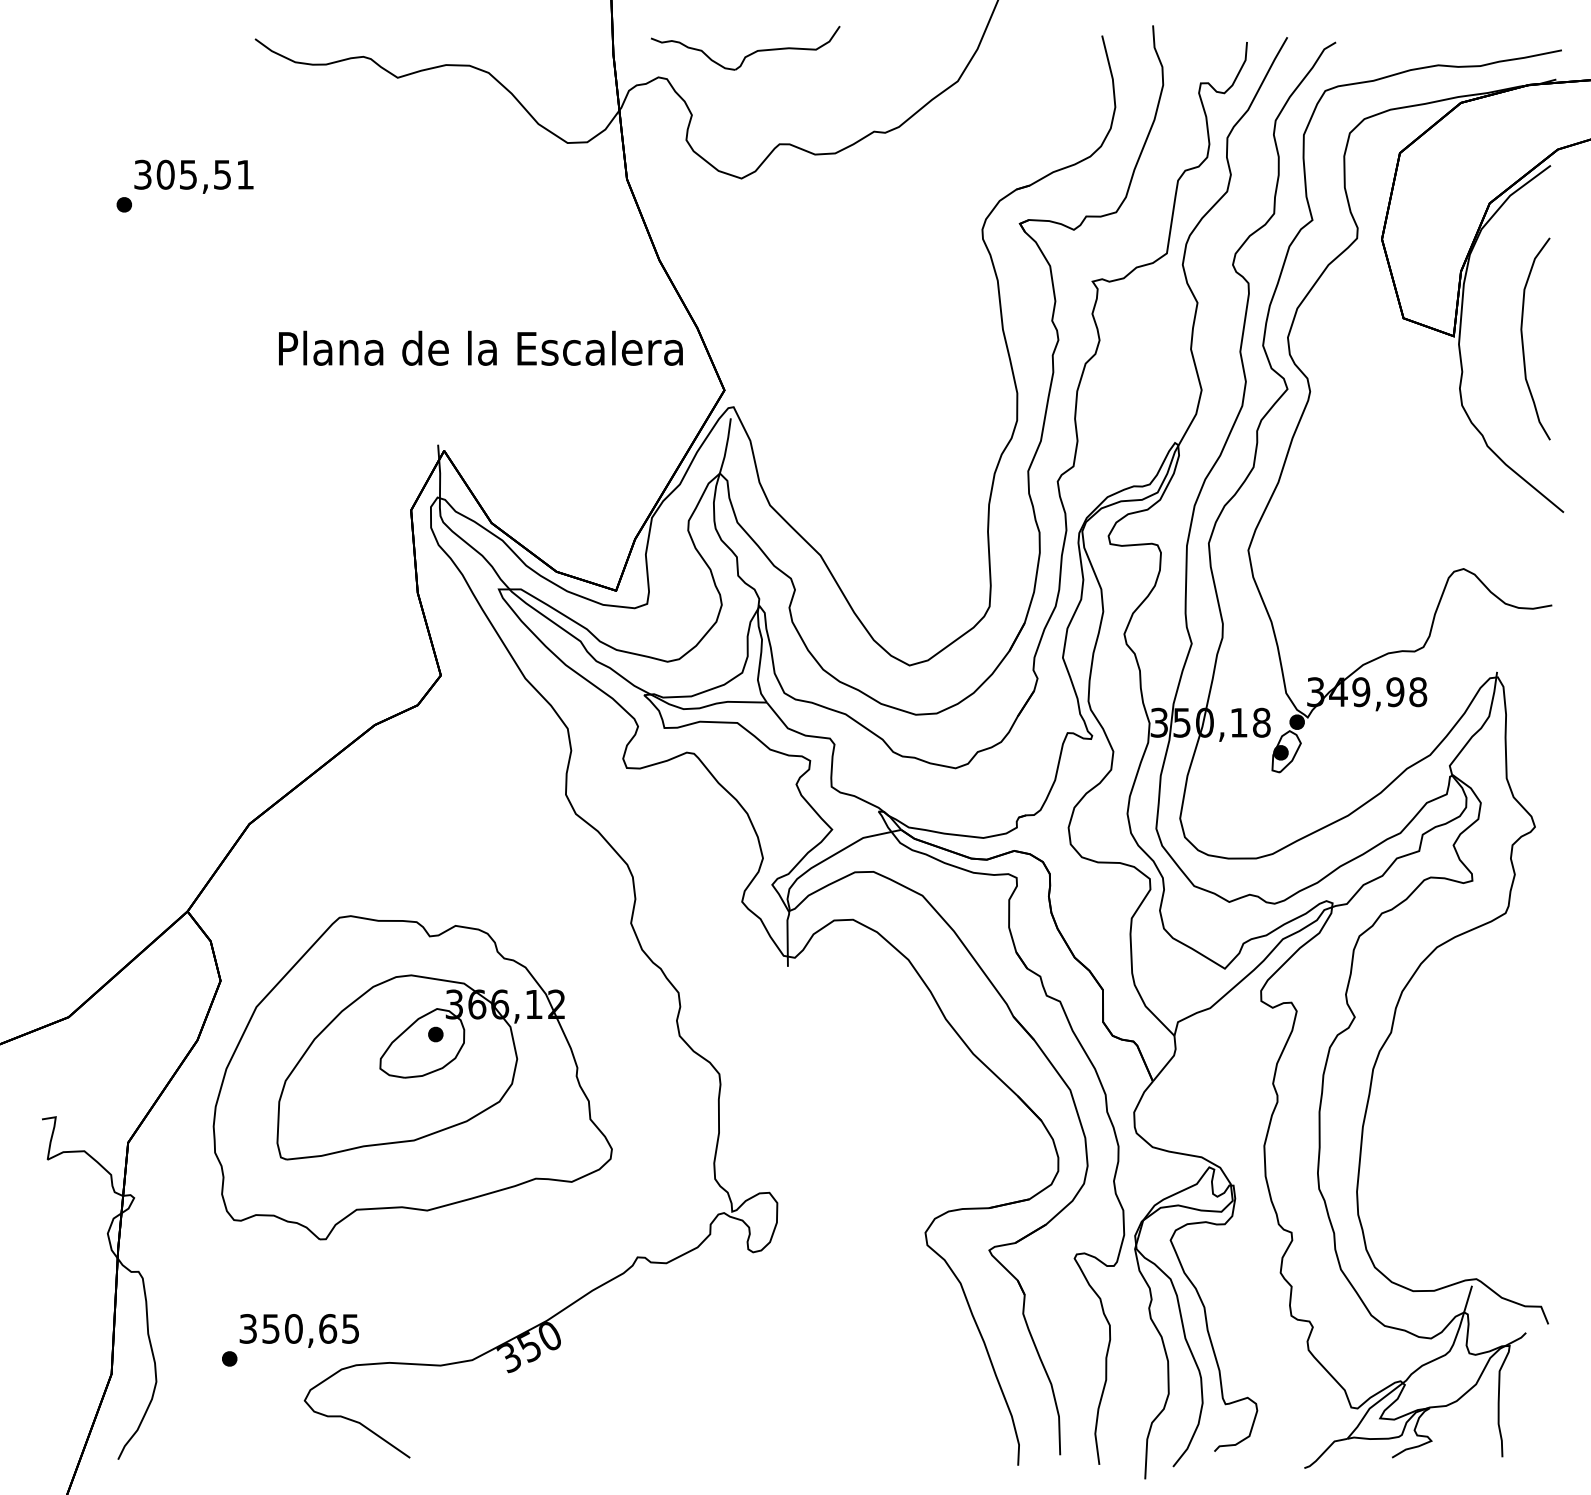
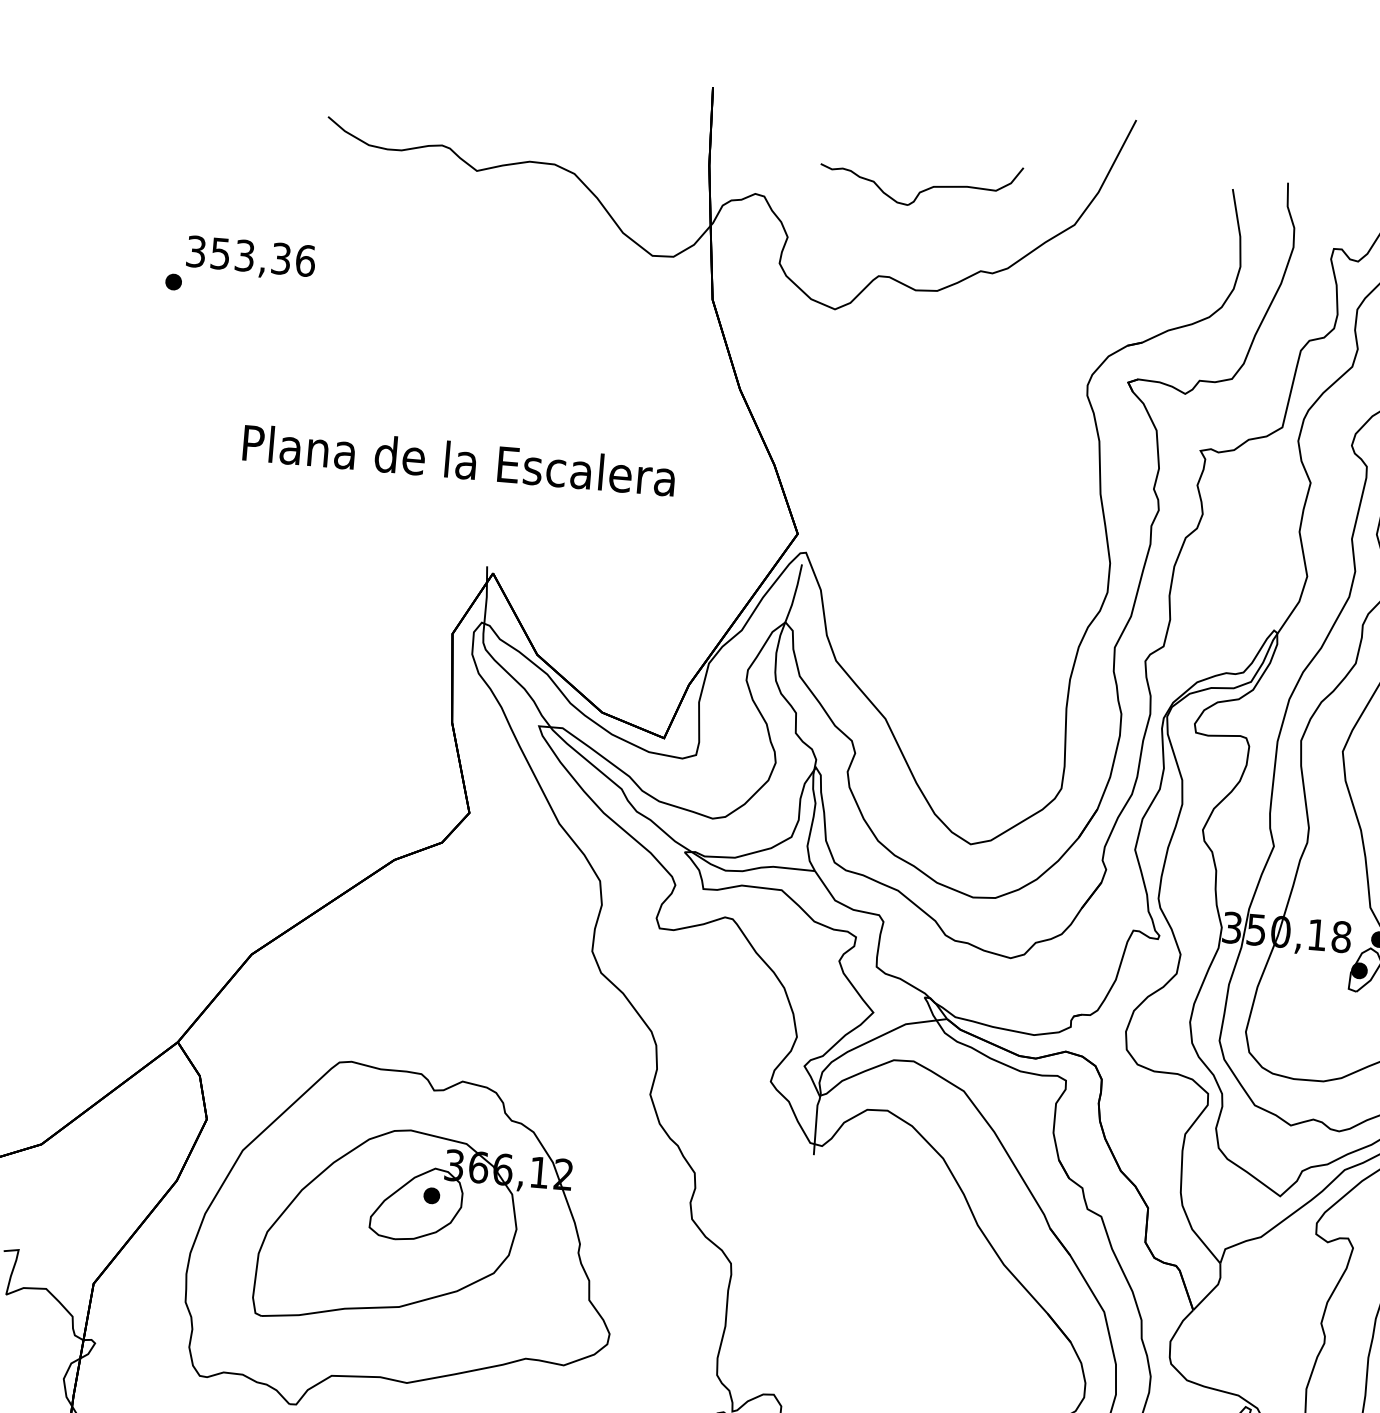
part: (748, 54) -> (923, 189), moved
text: (205, 174) -> (263, 256), 305,51 -> 353,36
text: (480, 347) -> (458, 459), moved

